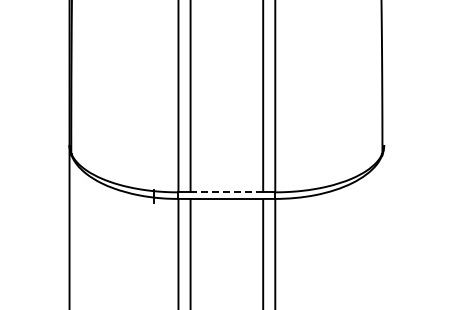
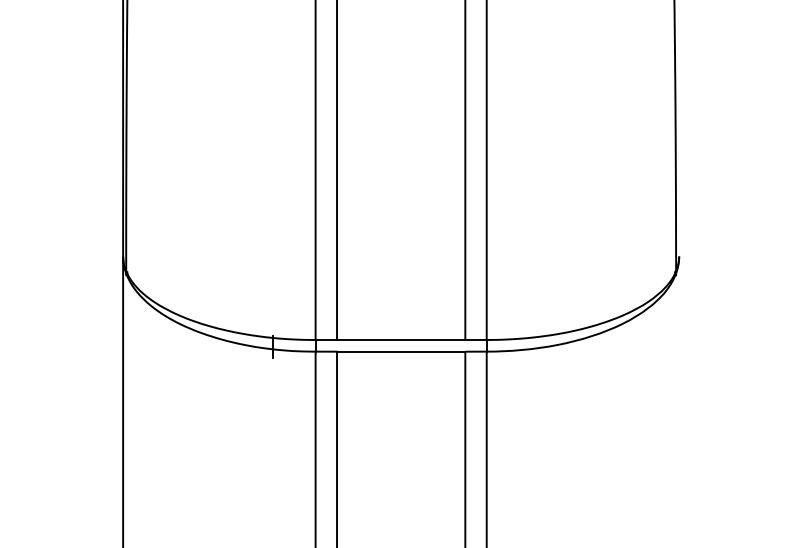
line: (226, 192) -> (400, 340), dashed -> solid

